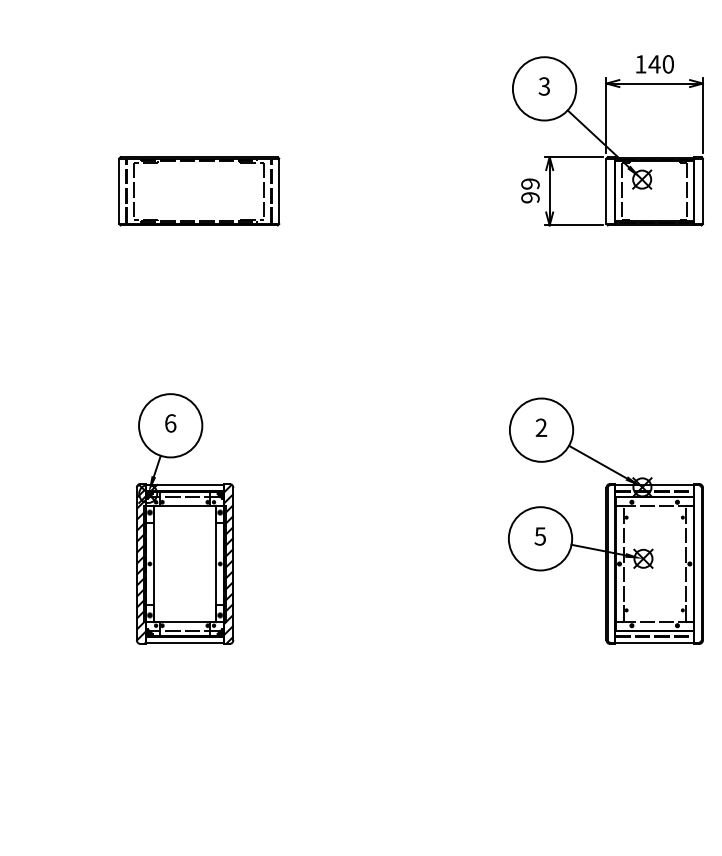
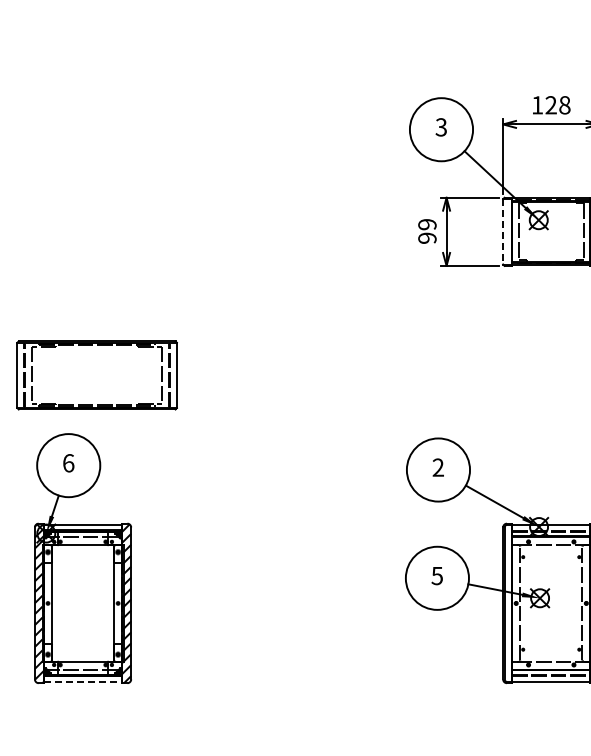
text: (661, 64) -> (558, 105), 140 -> 128
part: (199, 191) -> (97, 375), moved
line: (606, 191) -> (503, 232), solid -> dashed
line: (185, 642) -> (83, 681), solid -> dashed

